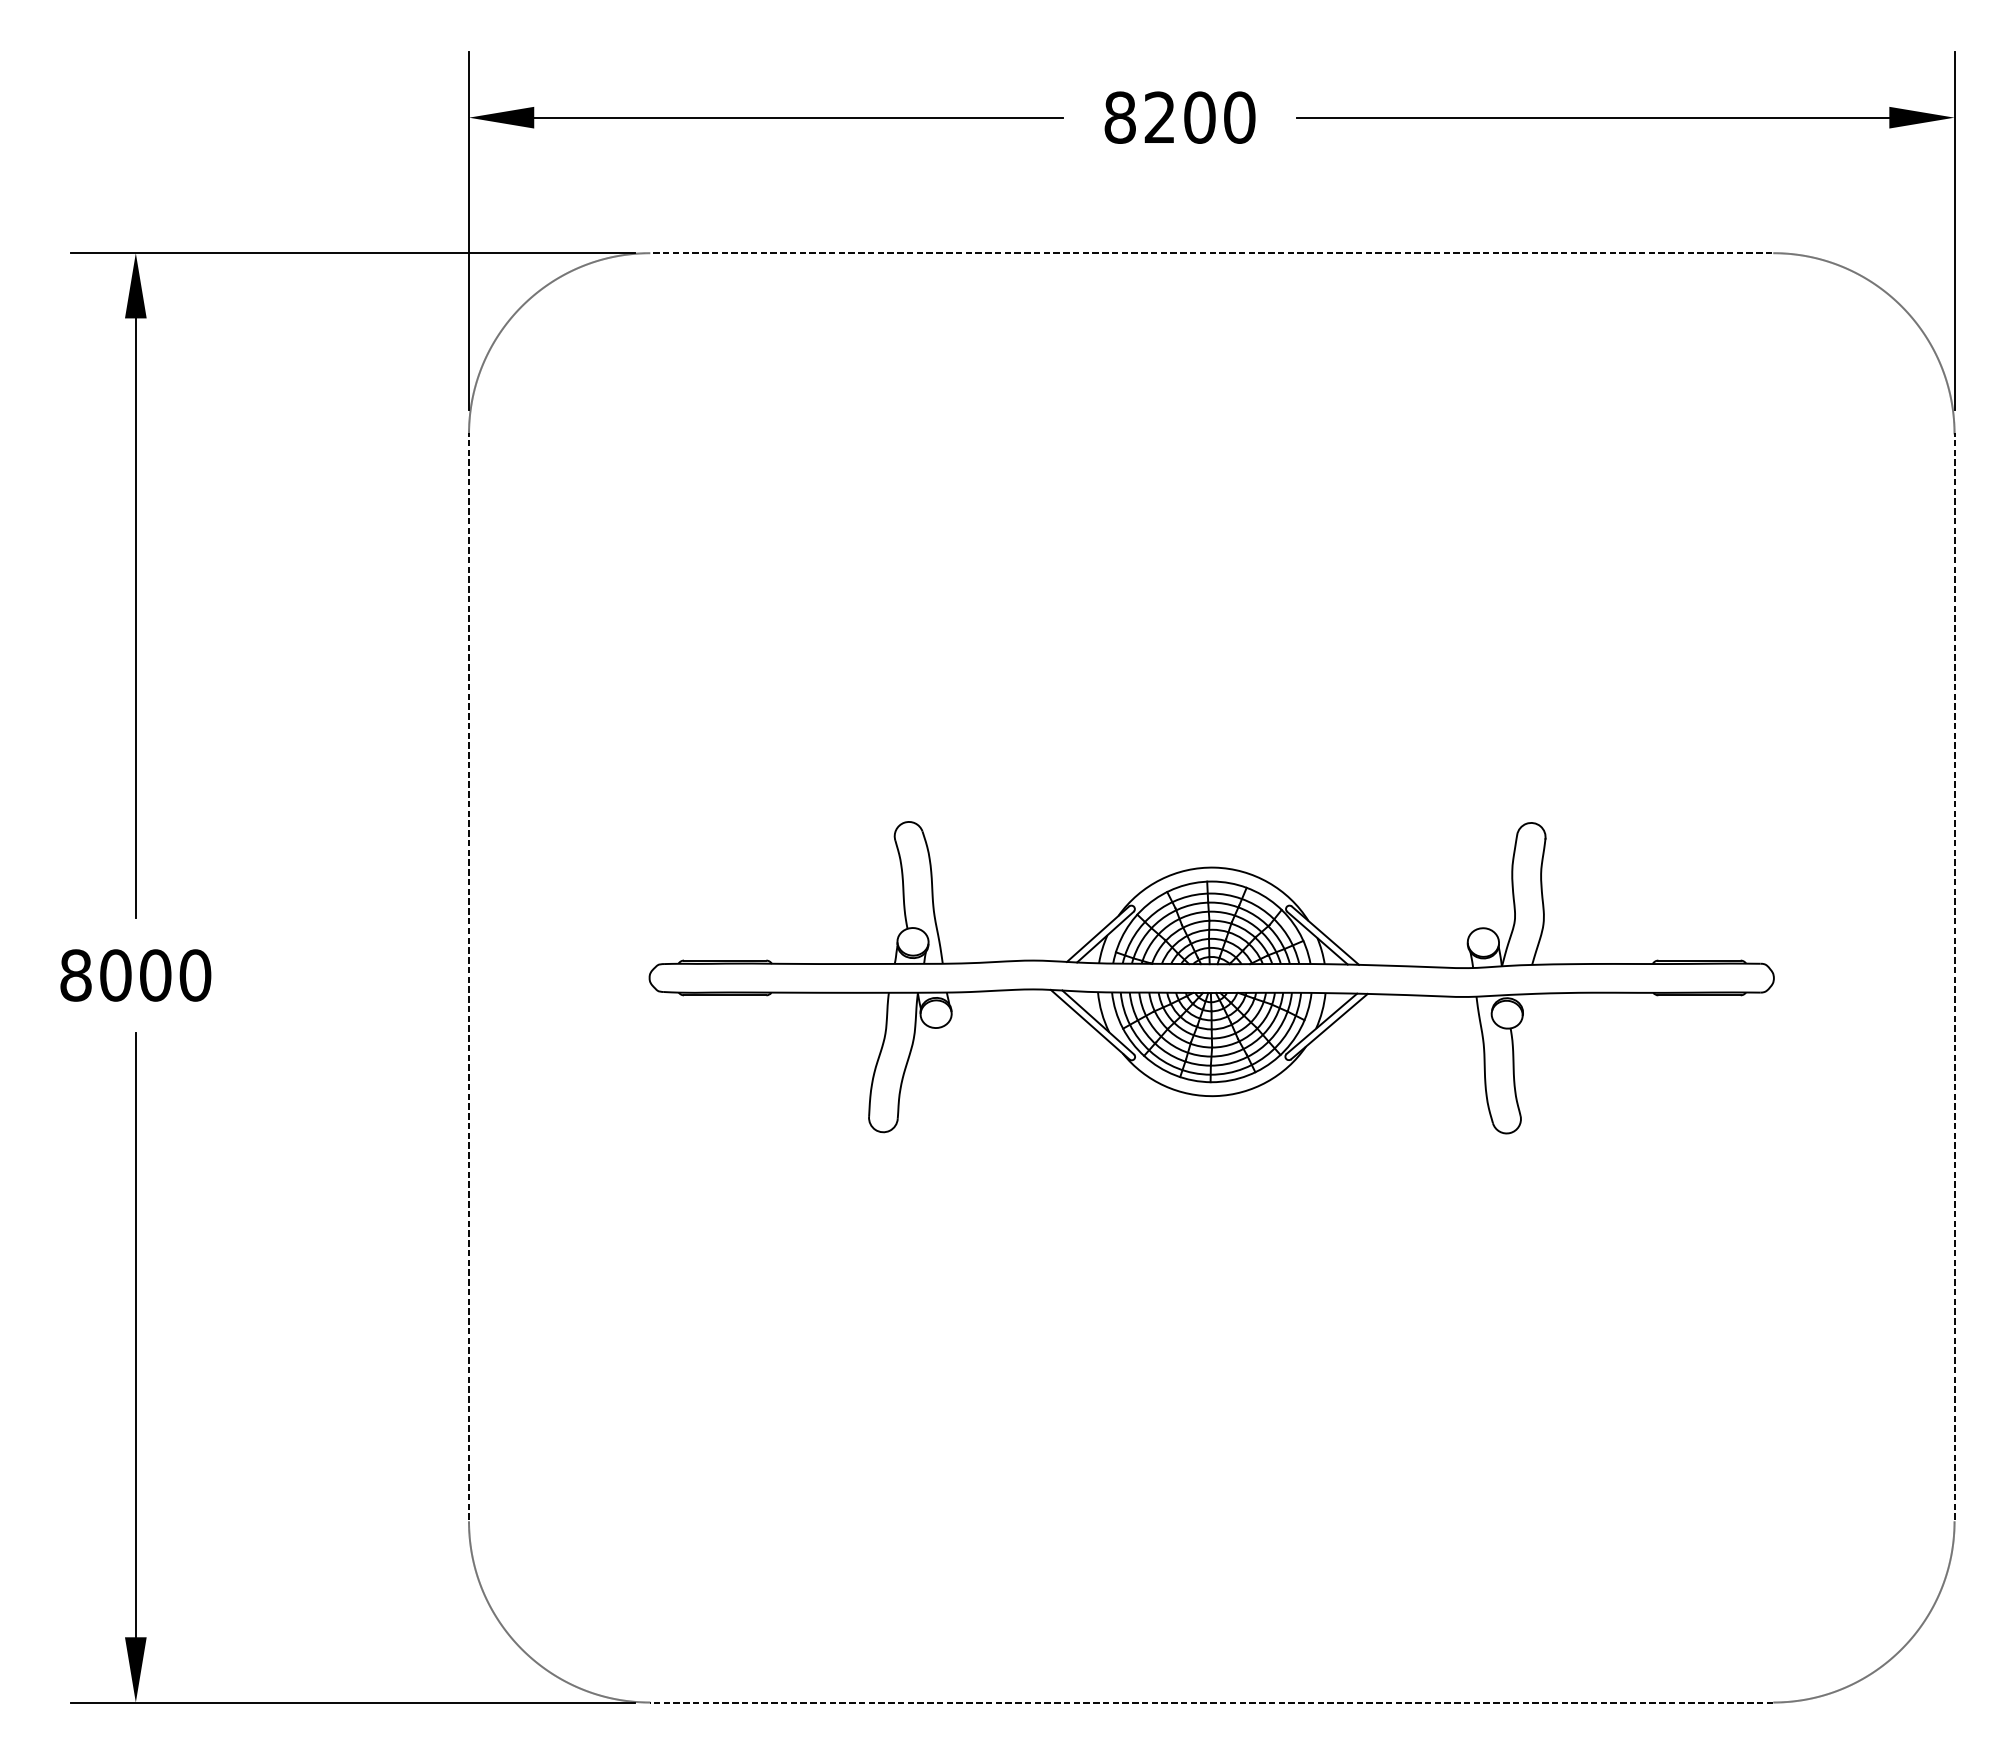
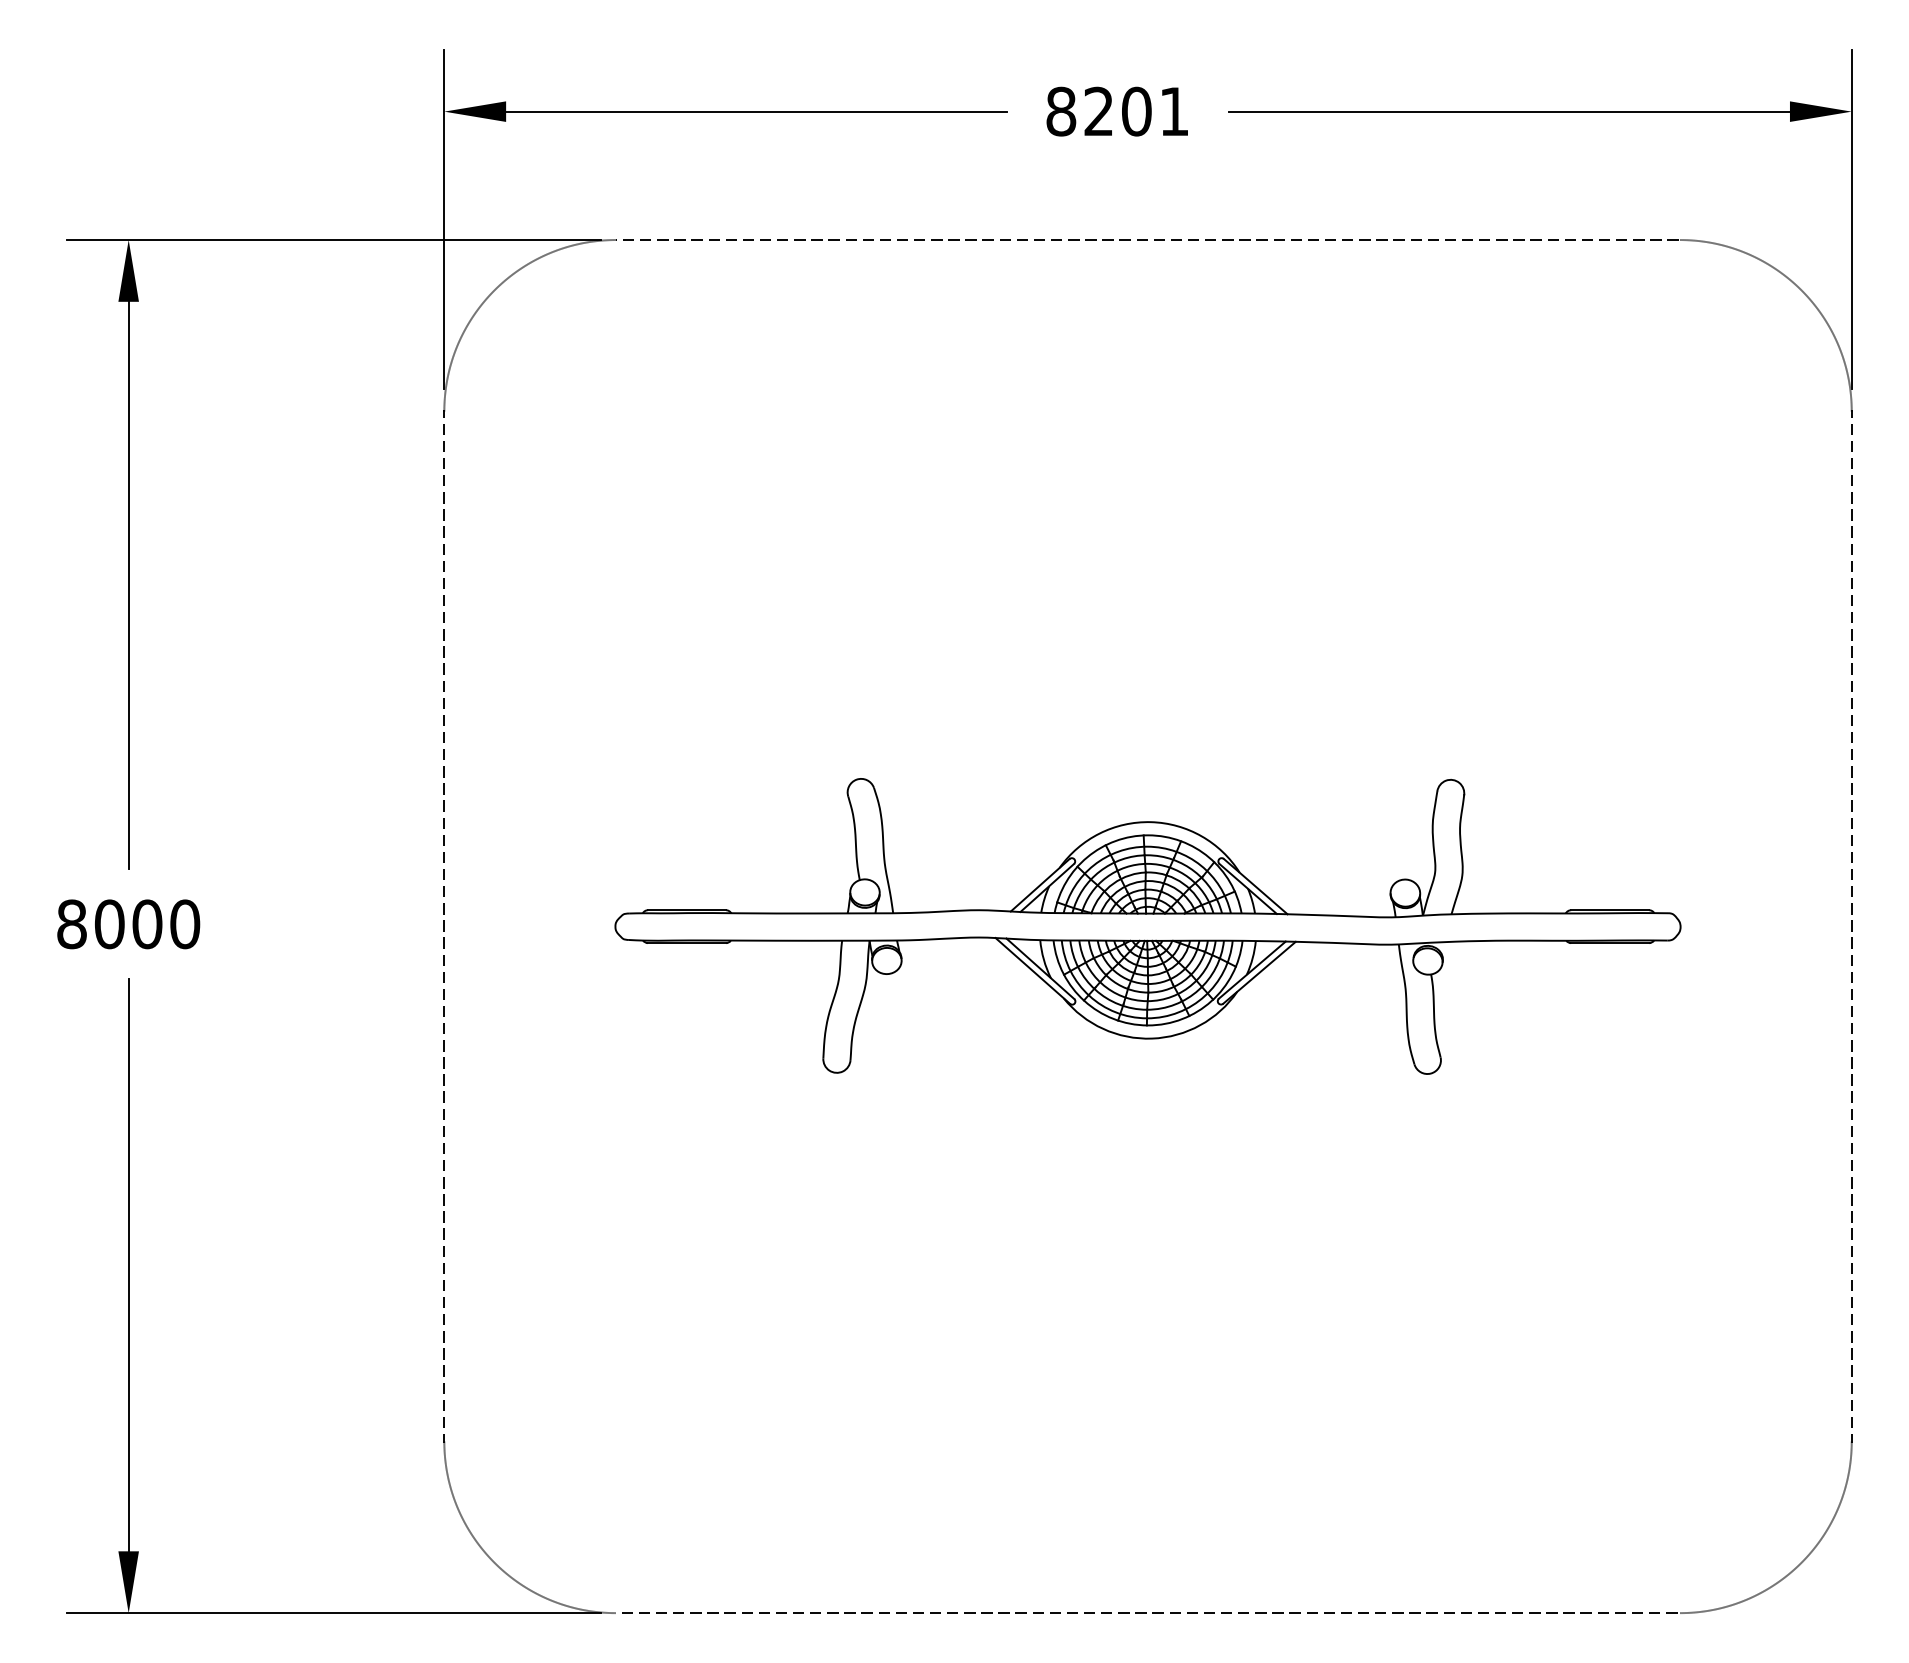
text: (1239, 117) -> (1174, 111), 8200 -> 8201

